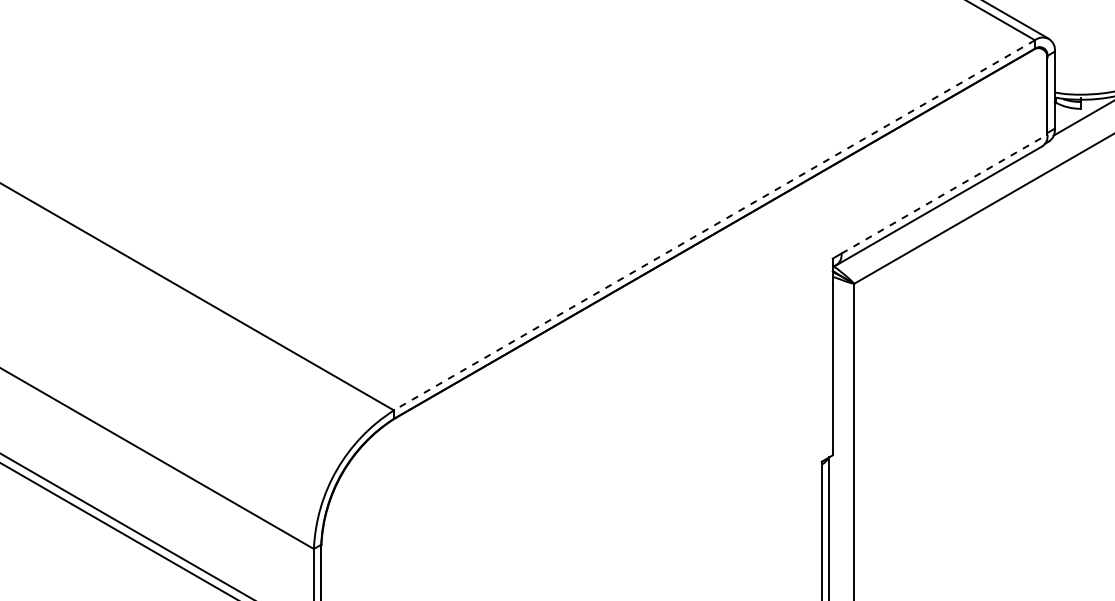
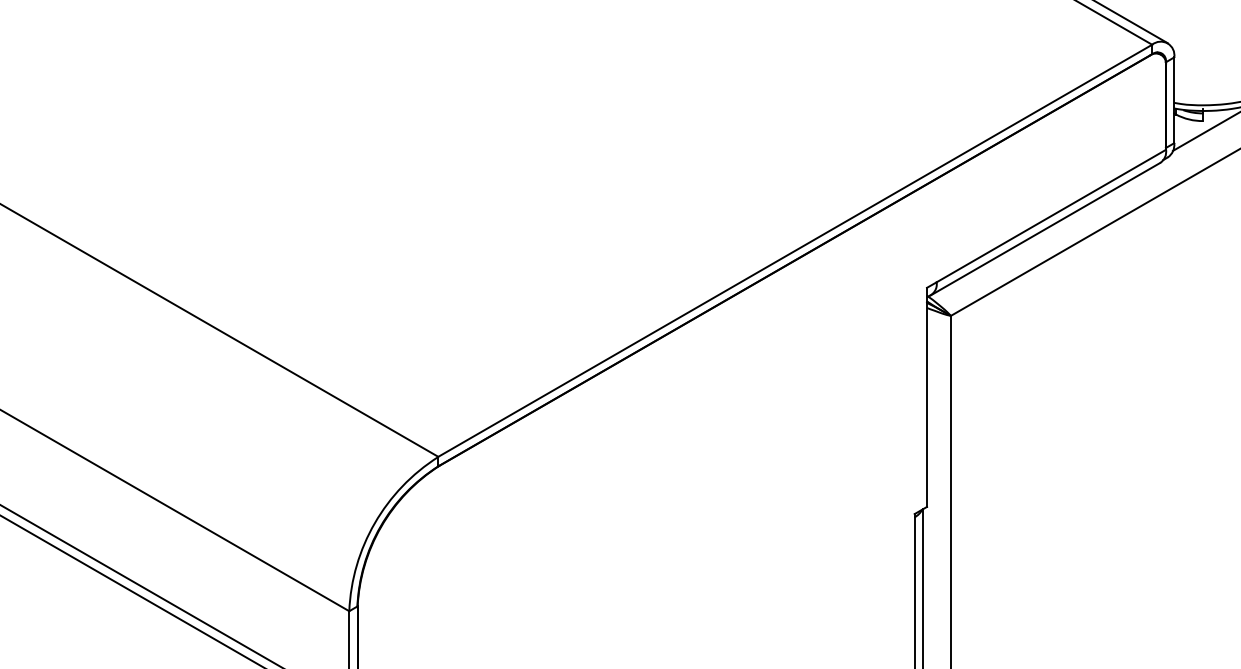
line: (944, 193) -> (1051, 215), dashed -> solid
line: (713, 225) -> (794, 251), dashed -> solid

